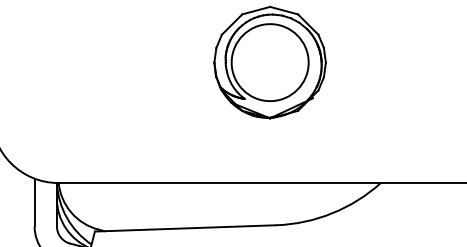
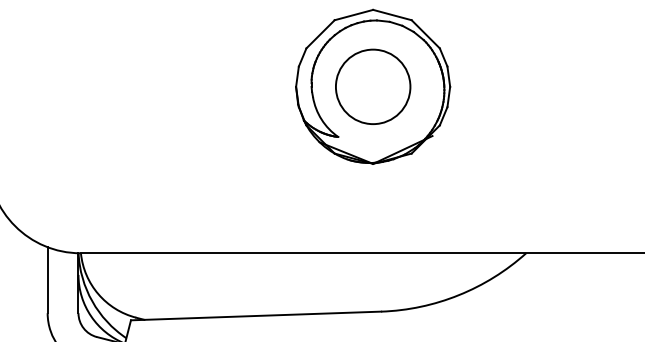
circle: (269, 62) -> (372, 86), size x0.7

